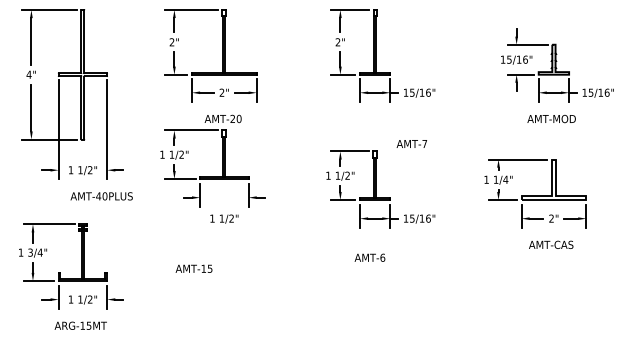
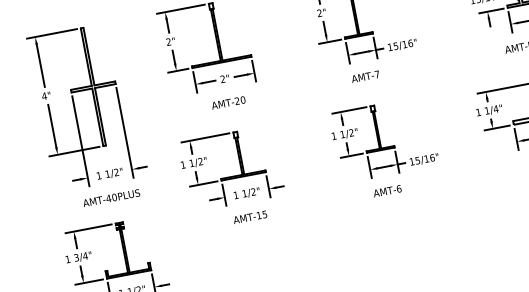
text: (411, 143) -> (365, 76), moved
part: (212, 176) -> (232, 176), moved
text: (101, 196) -> (111, 198), moved
text: (369, 257) -> (386, 190), moved
text: (193, 268) -> (249, 217), moved

